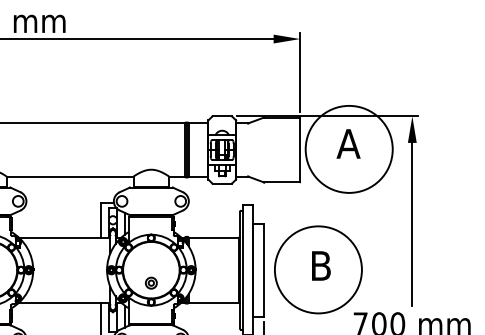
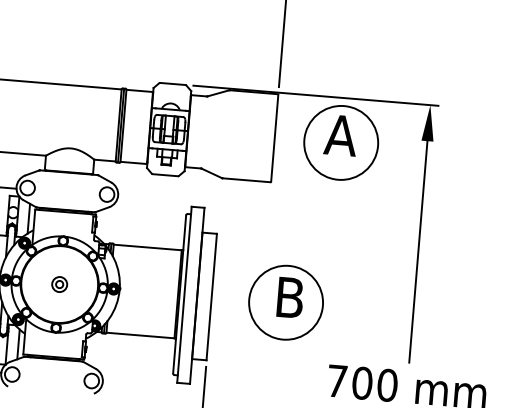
circle: (349, 149) -> (341, 143), size x0.62
circle: (318, 269) -> (286, 302), size x0.62
part: (151, 282) -> (59, 283), moved

